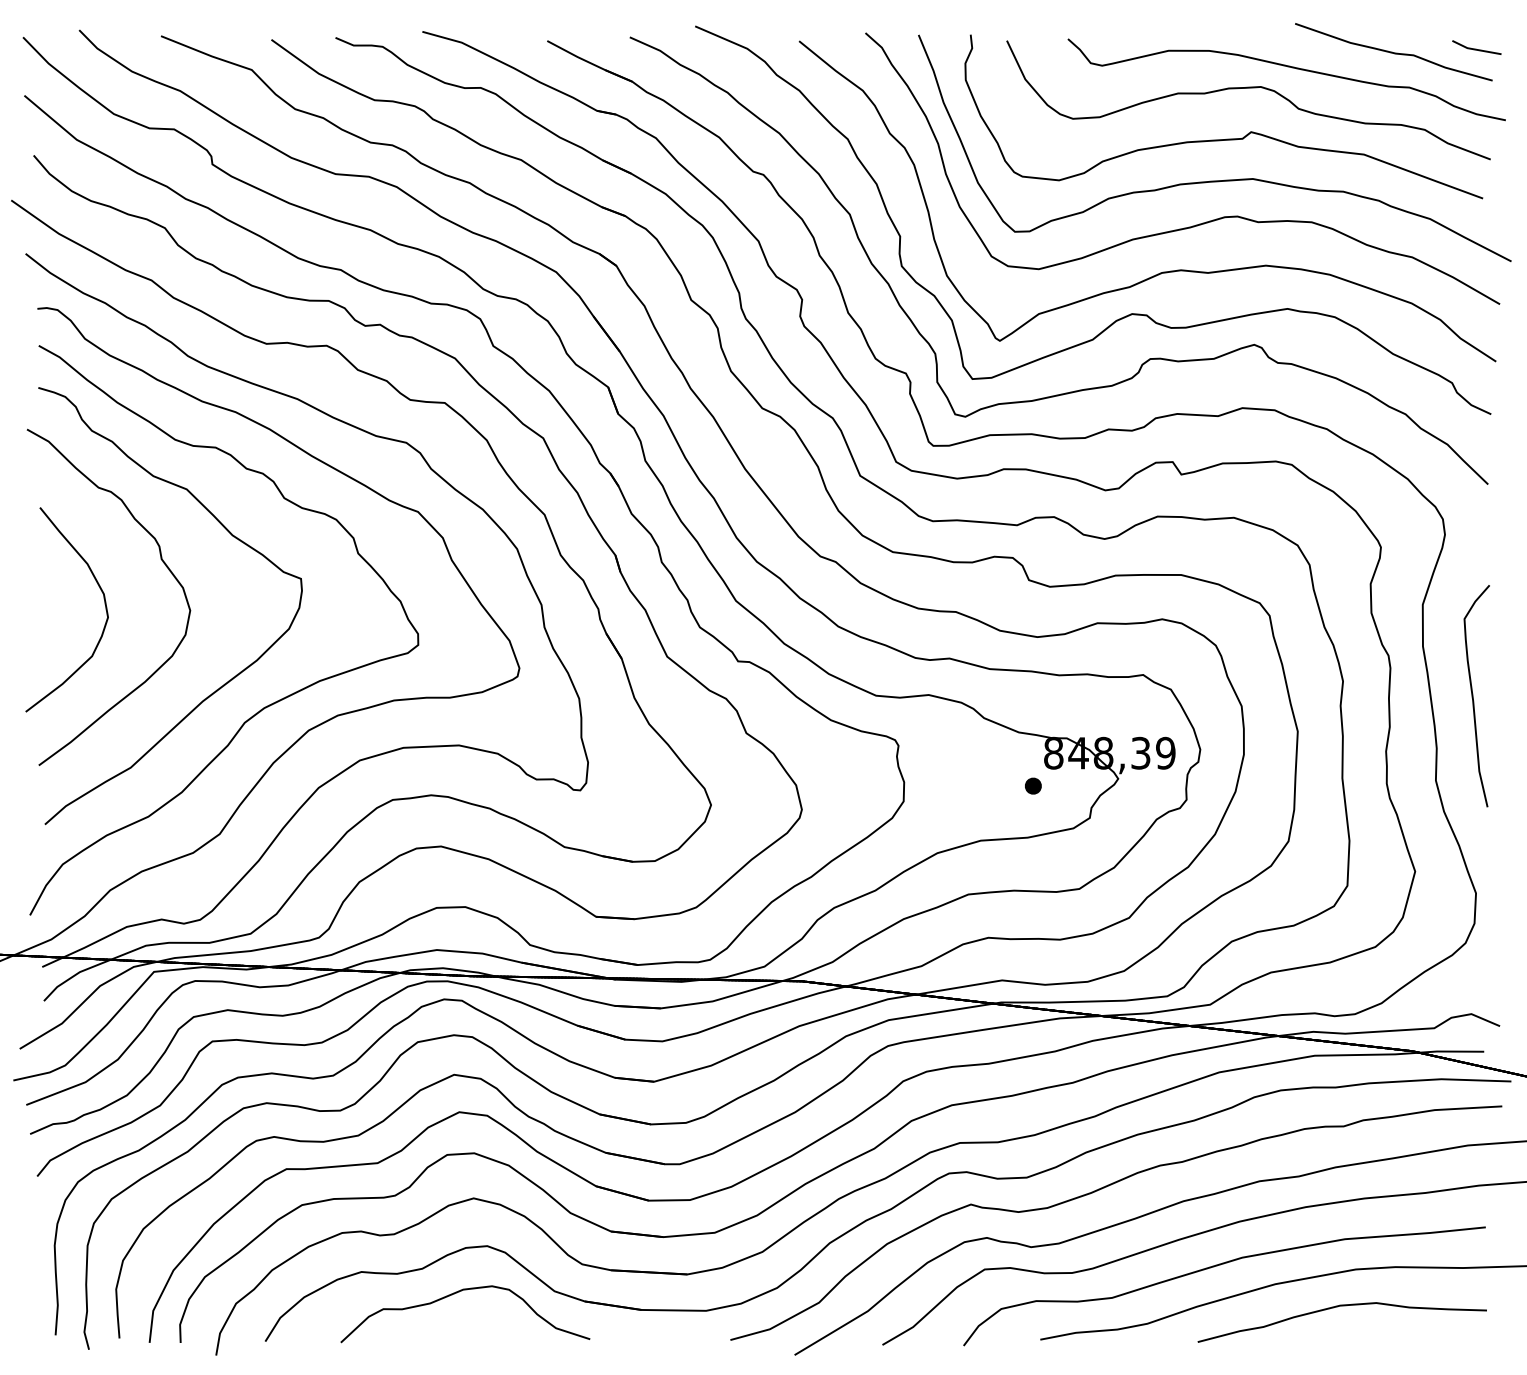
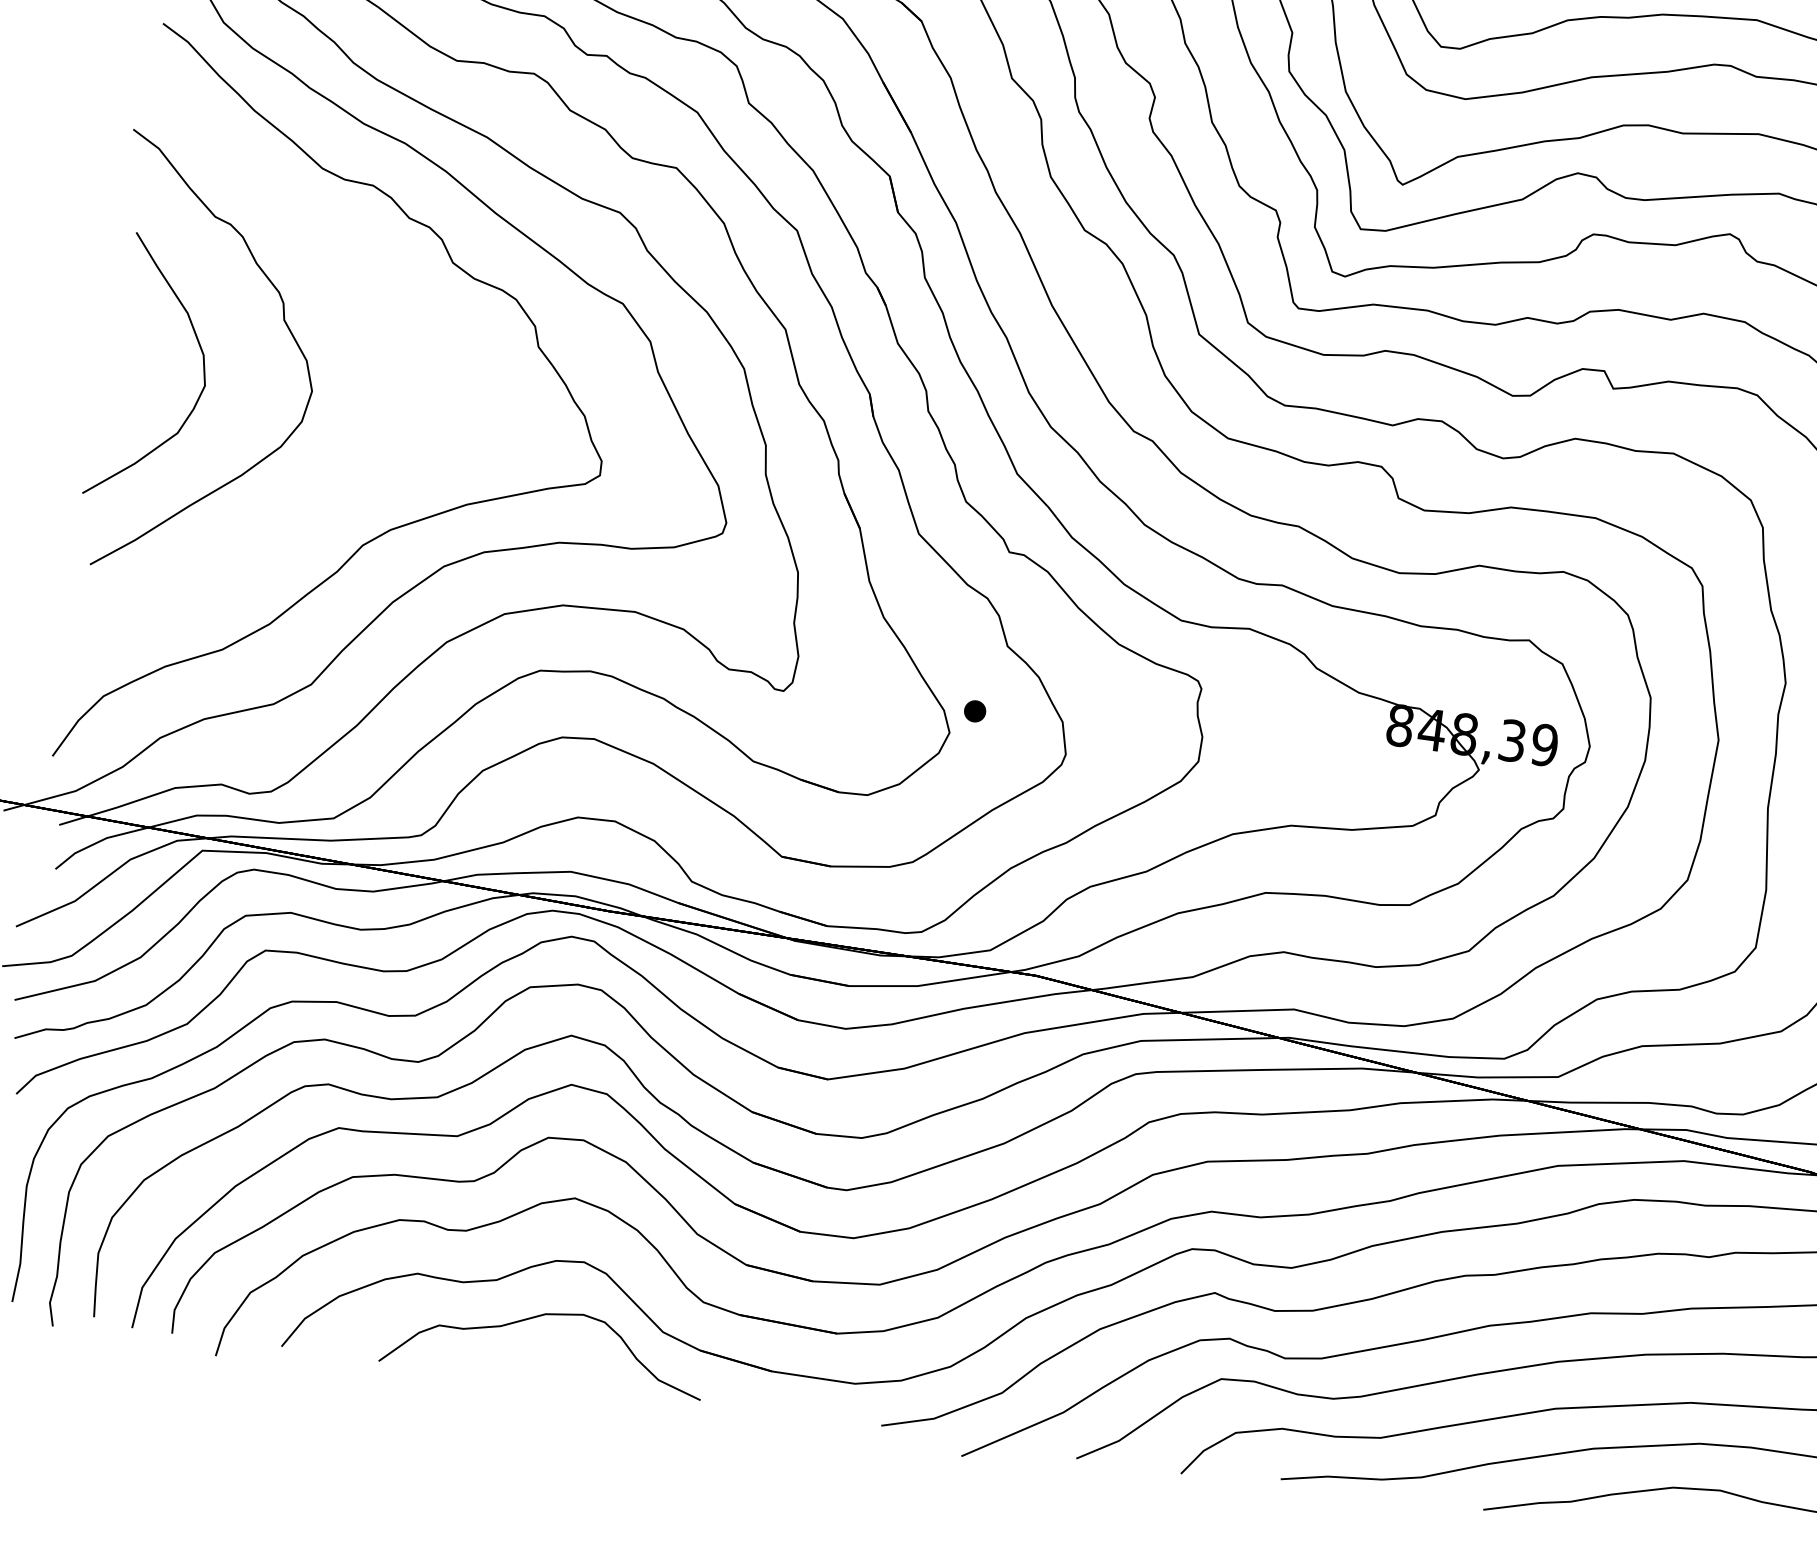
curve: (233, 537) -> (380, 304), removed
part: (1033, 785) -> (975, 710), moved

